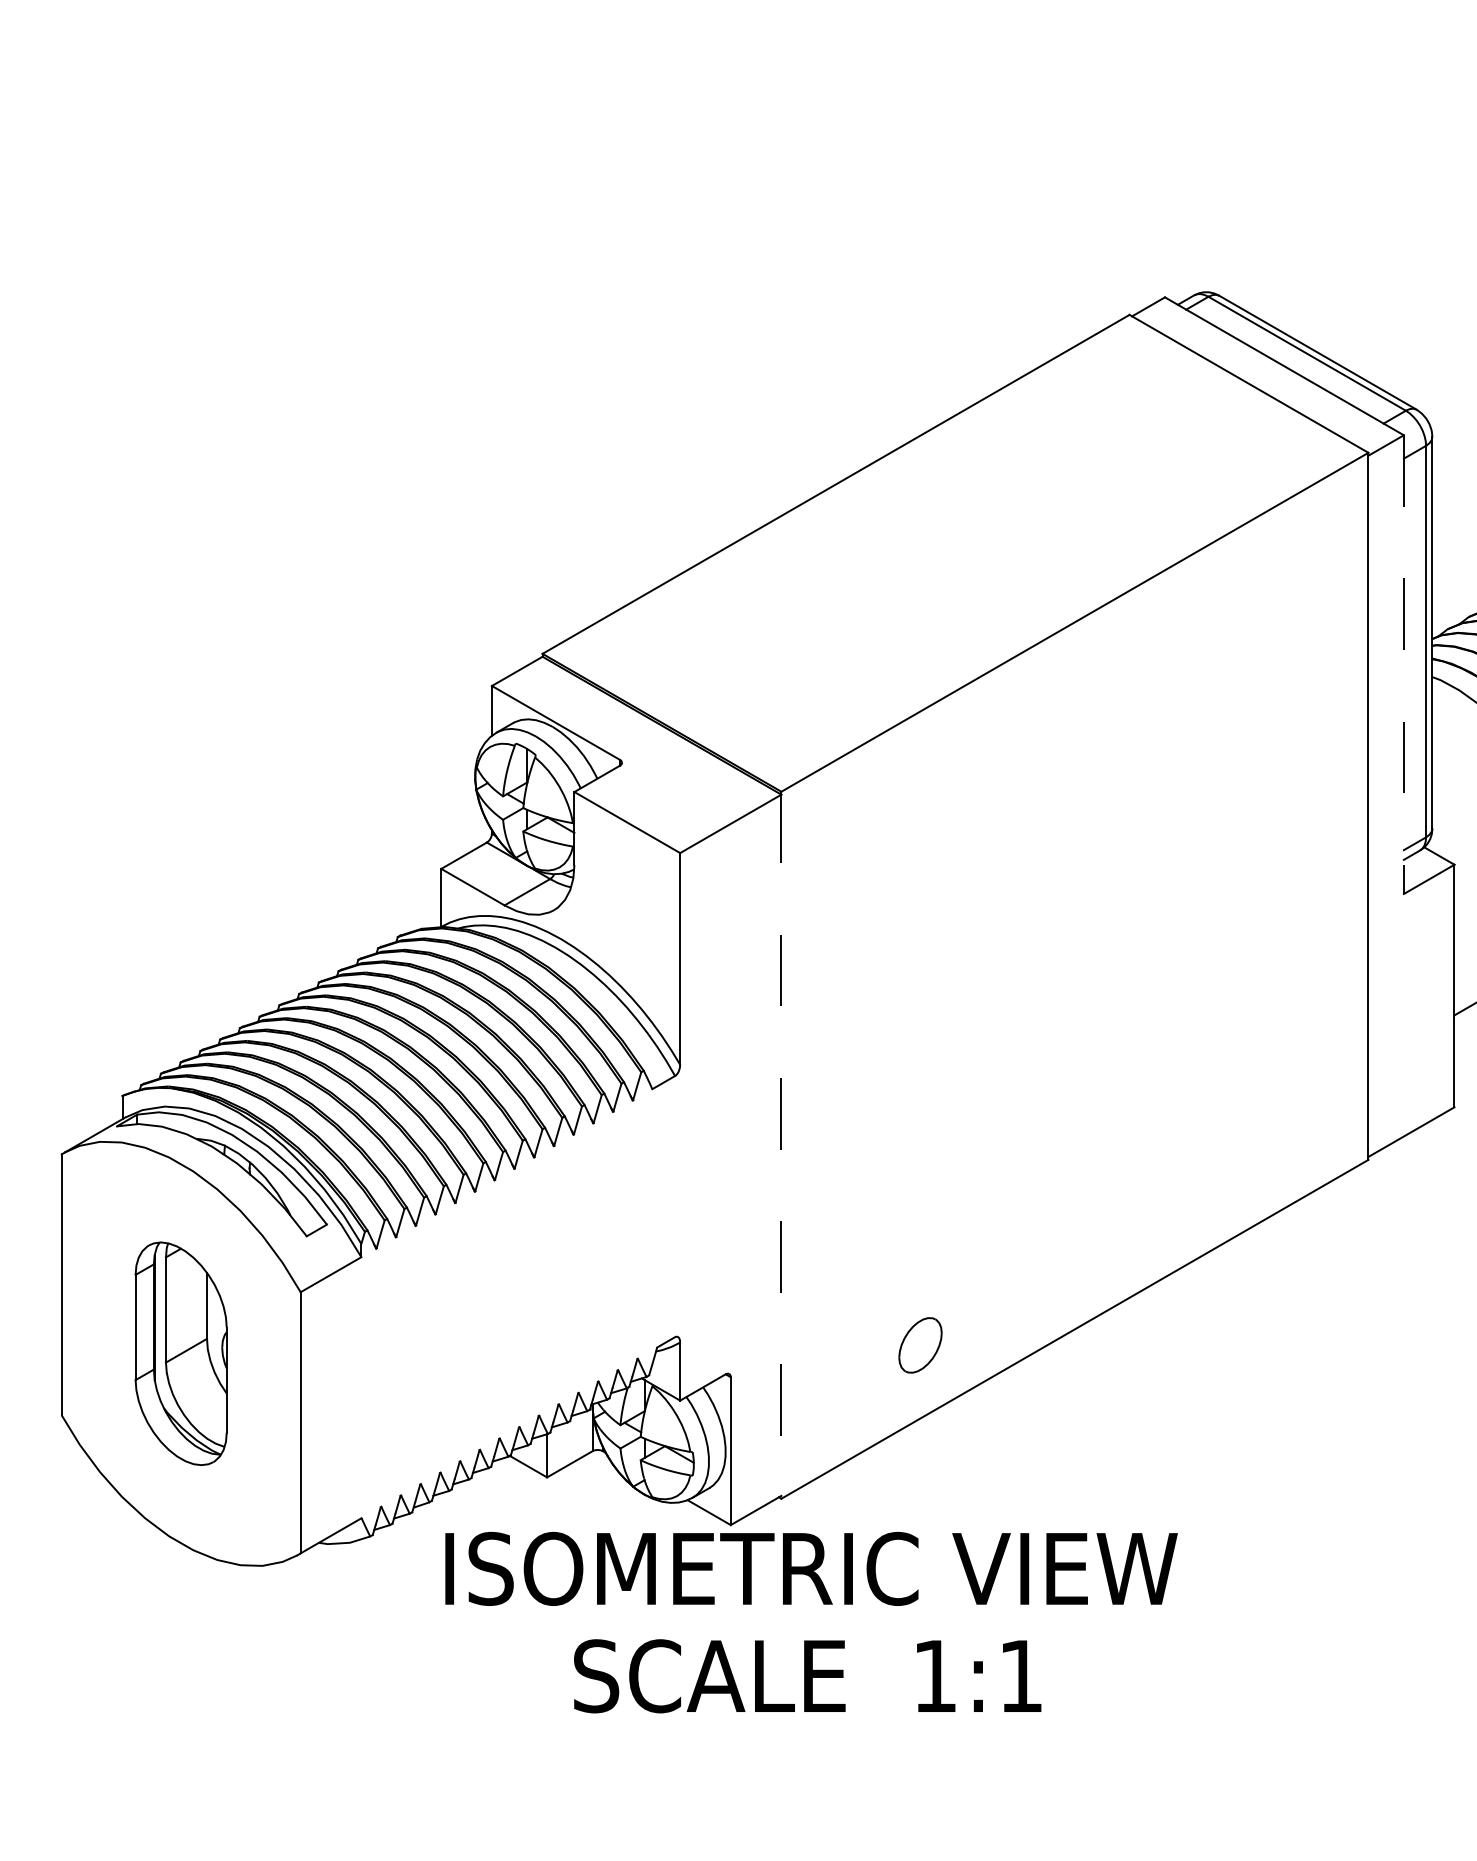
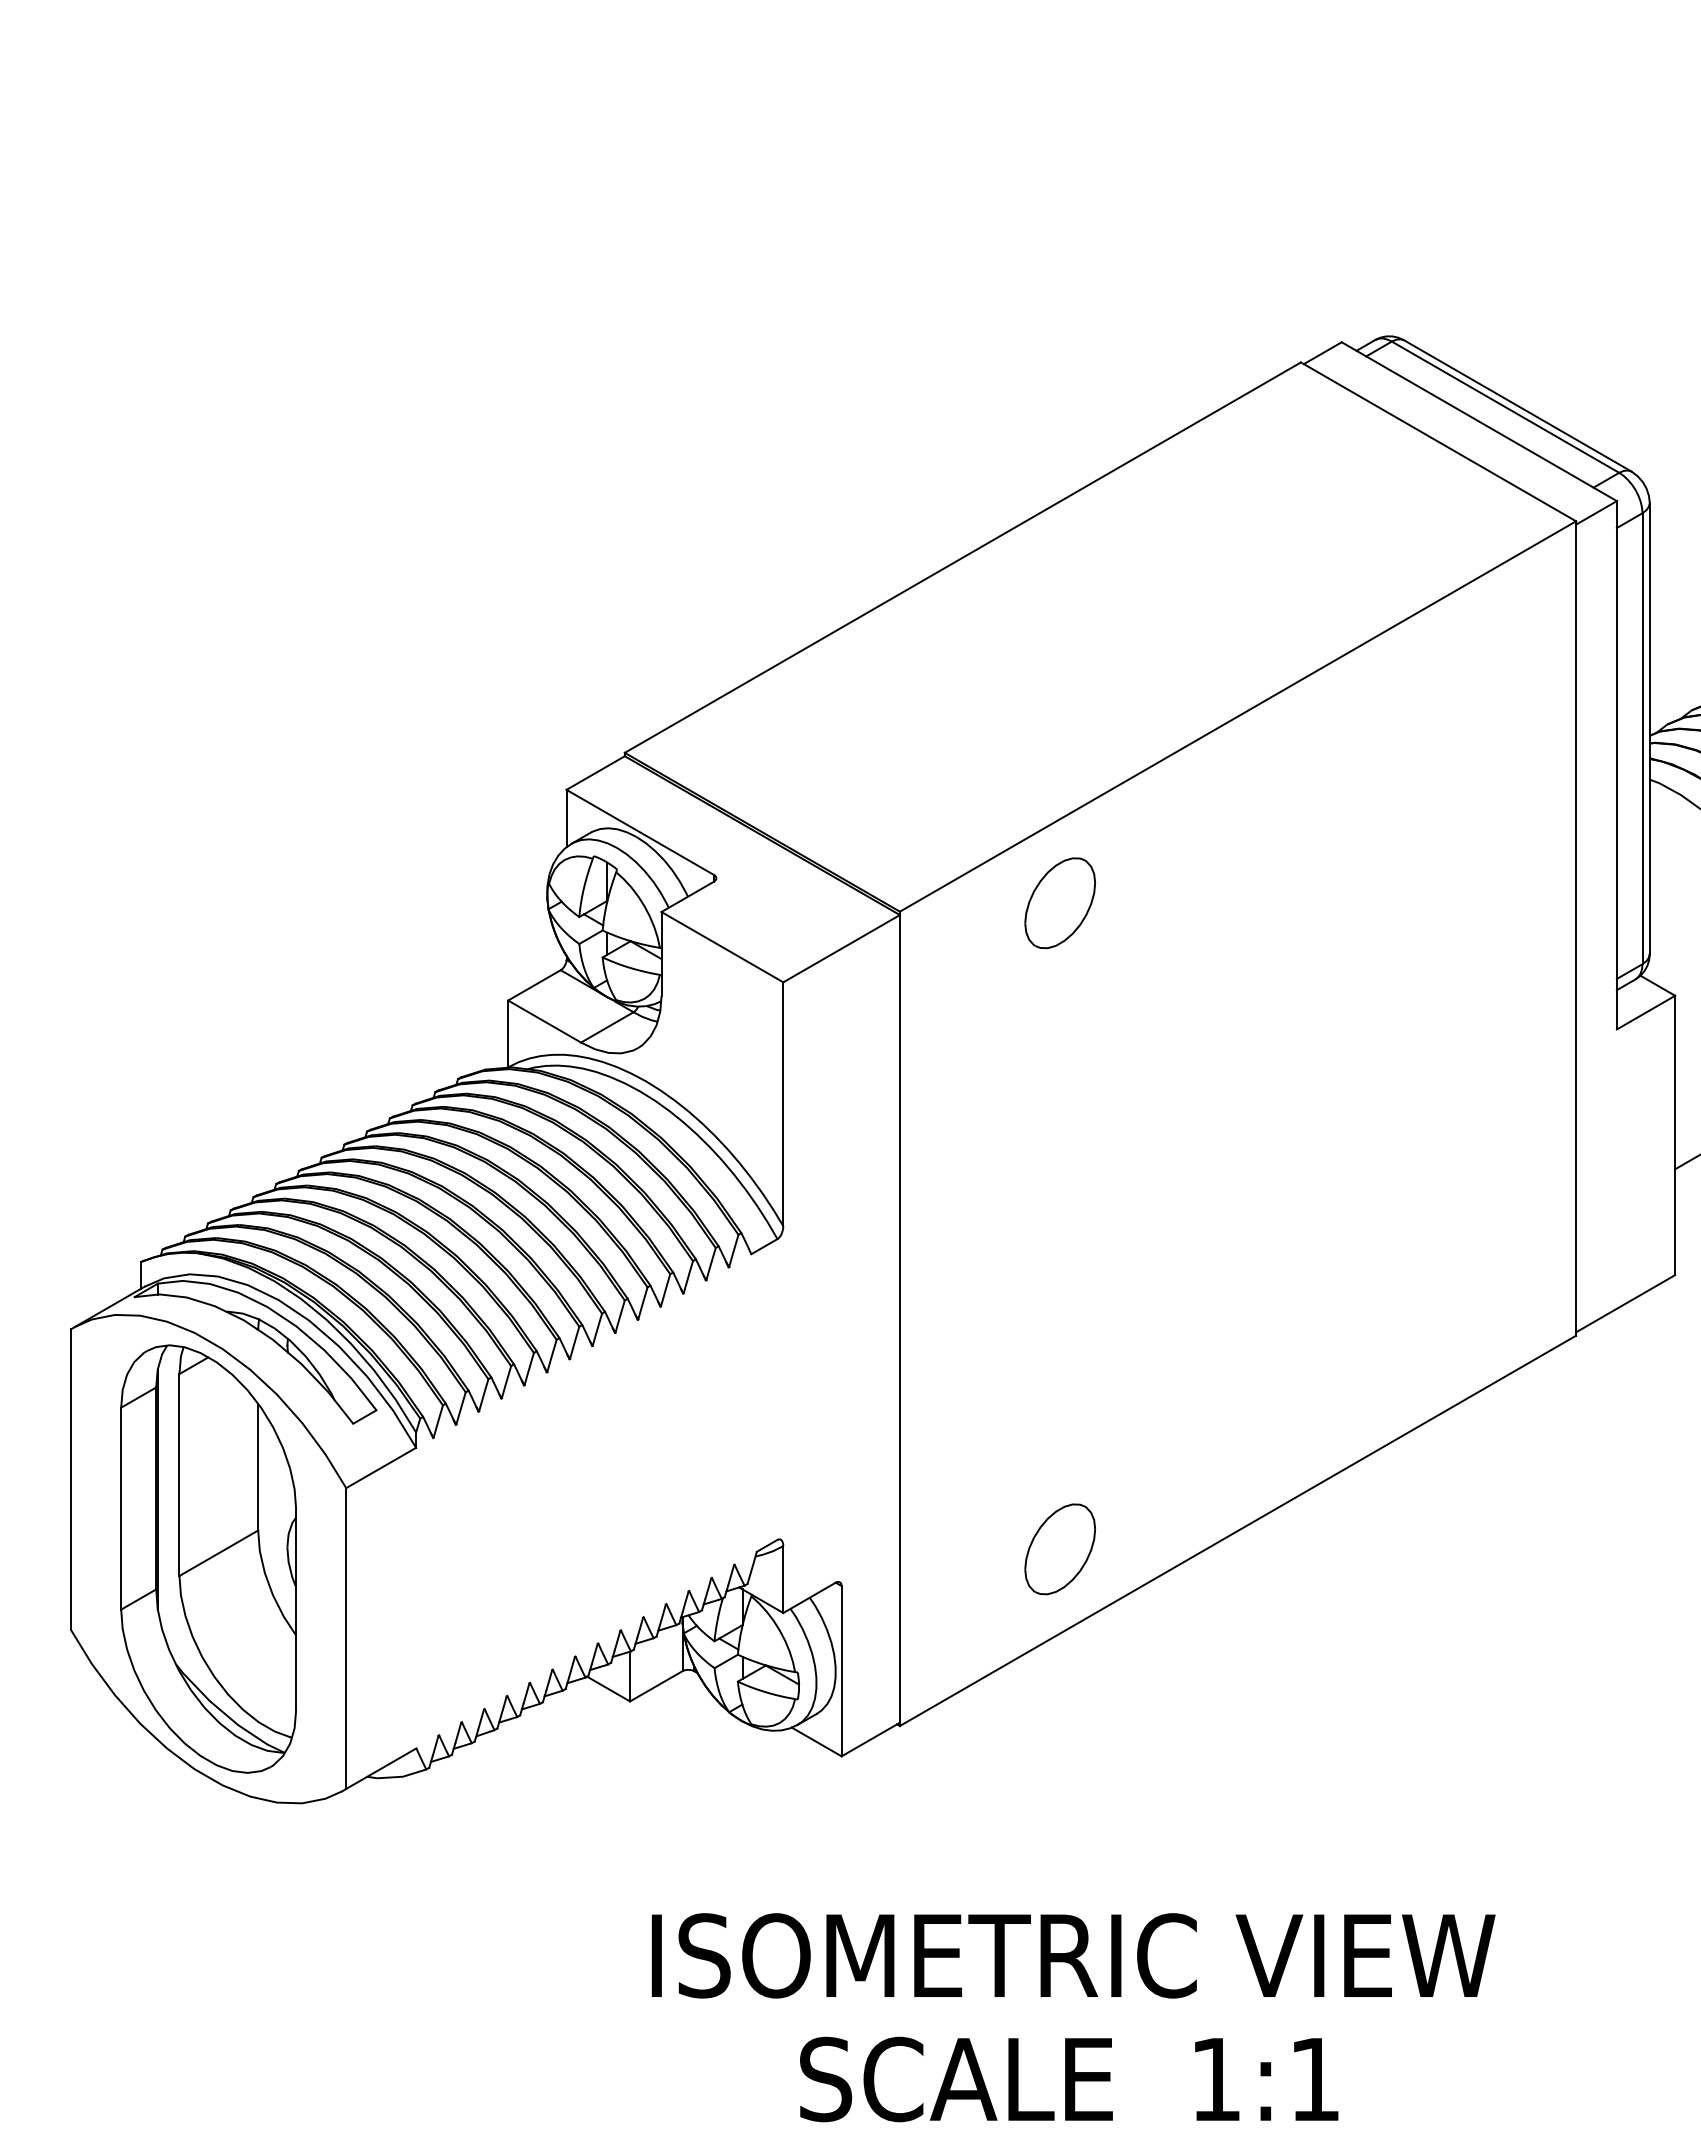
line: (1403, 664) -> (1616, 765), dashed -> solid
part: (919, 784) -> (1059, 903), added
line: (781, 1145) -> (899, 1319), dashed -> solid
part: (919, 1345) -> (1059, 1549), size x1.43
part: (181, 1353) -> (208, 1558), size x1.67
text: (811, 1622) -> (1073, 2017), moved

